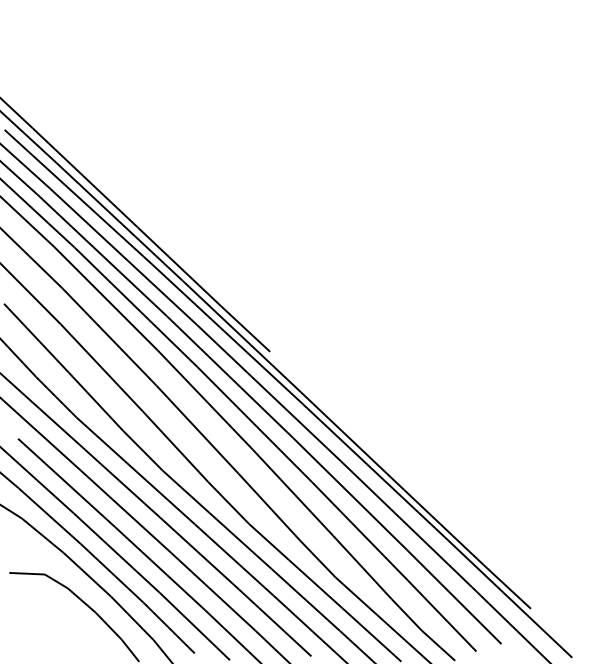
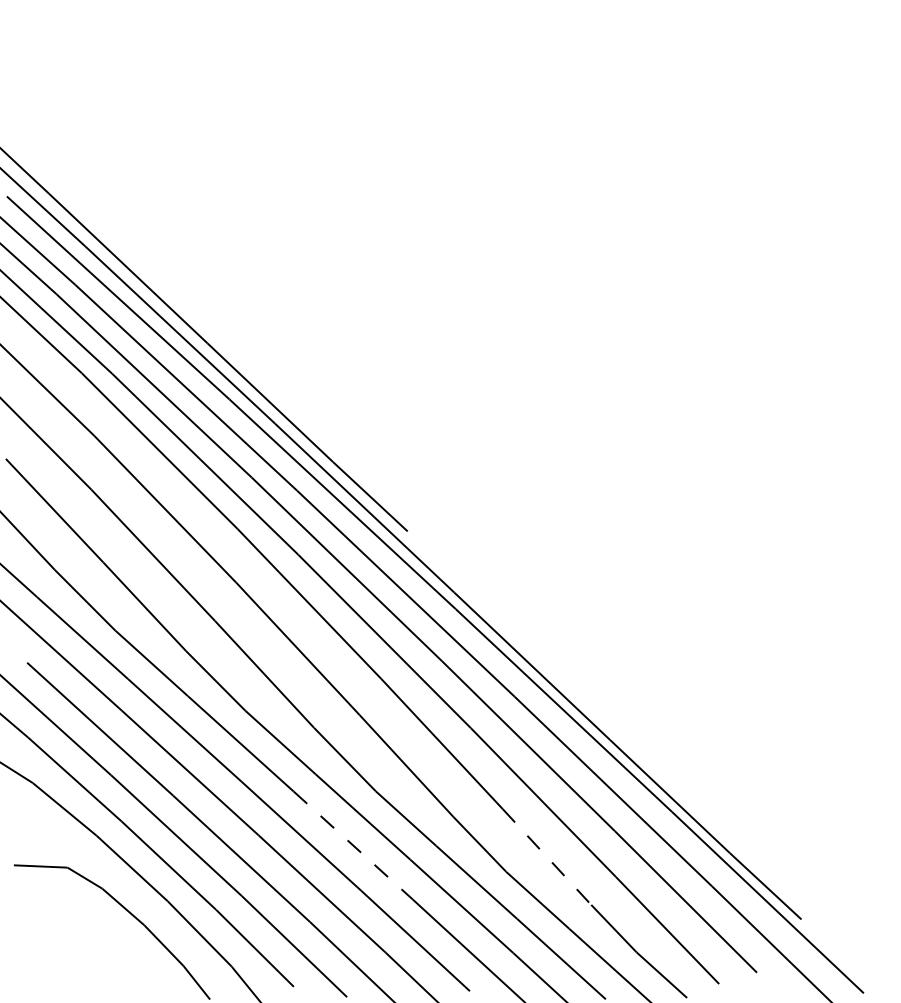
line: (234, 560) -> (353, 846), solid -> dashed
line: (362, 567) -> (547, 857), solid -> dashed

